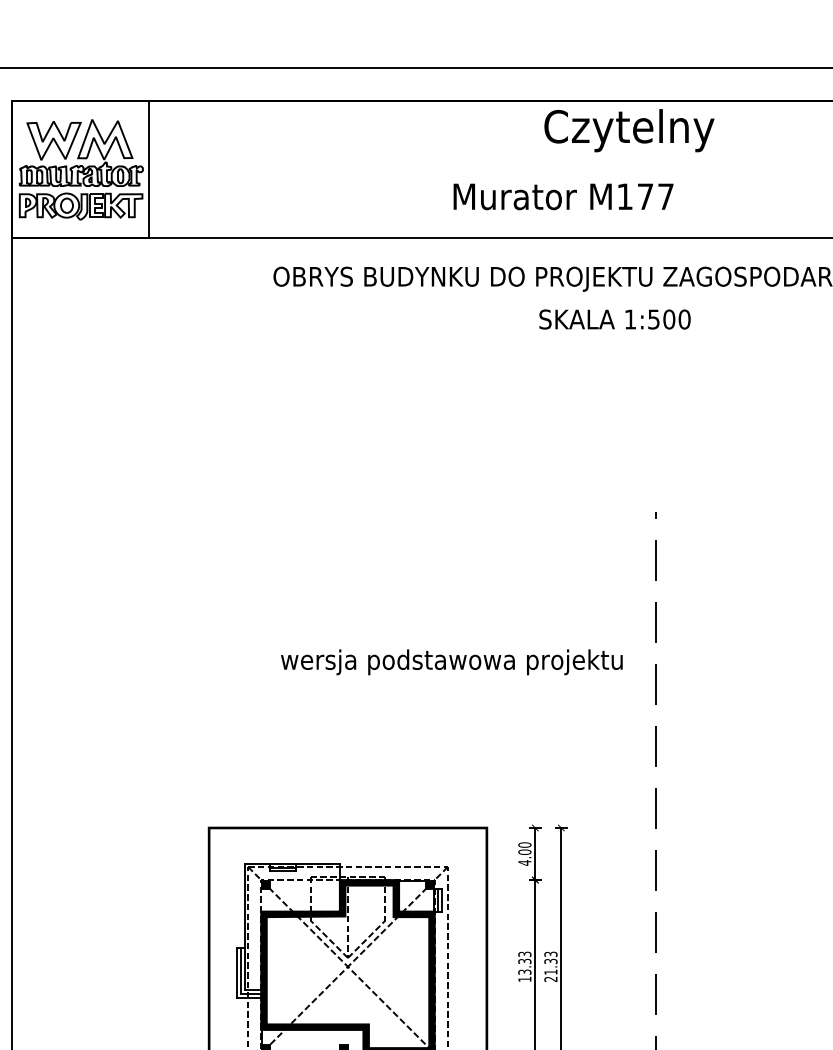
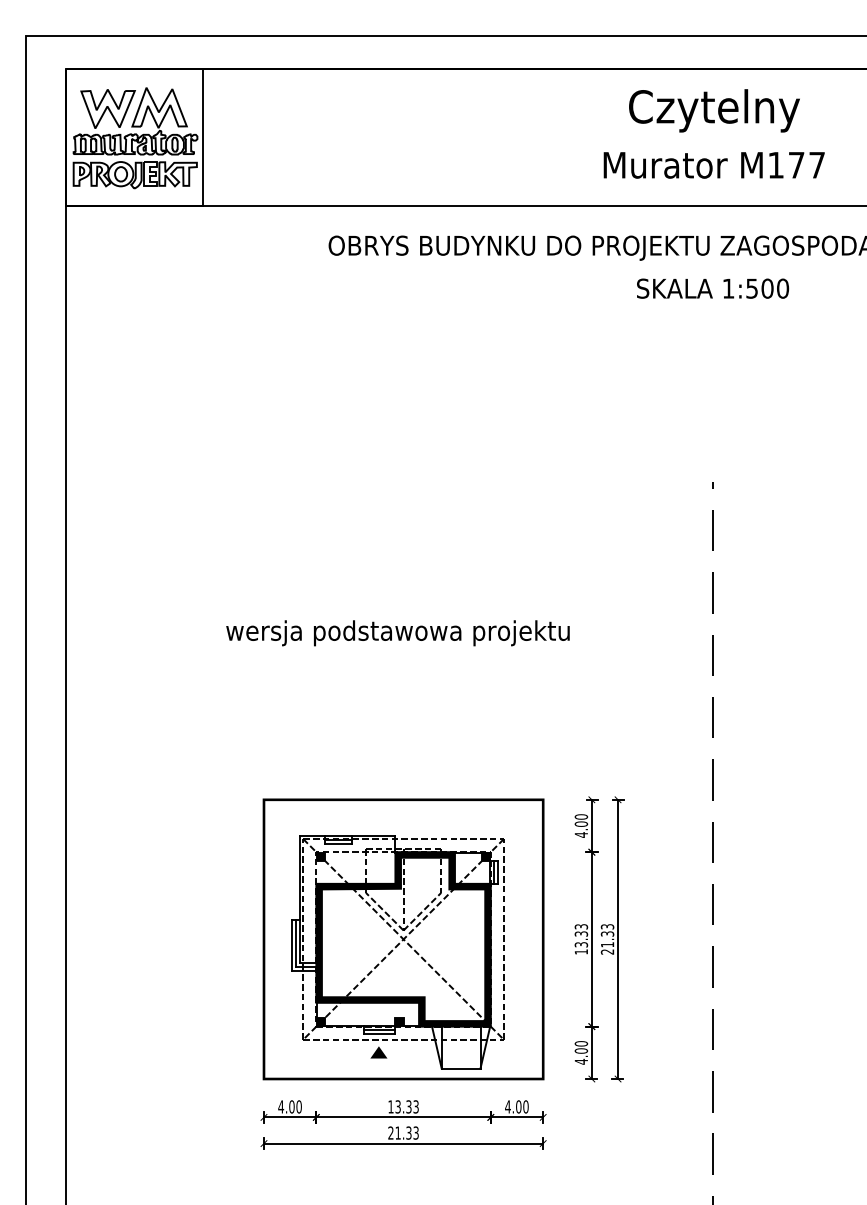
text: (629, 130) -> (714, 110), moved
text: (562, 196) -> (713, 165), moved
text: (615, 319) -> (713, 288), moved
text: (451, 662) -> (397, 633), moved

